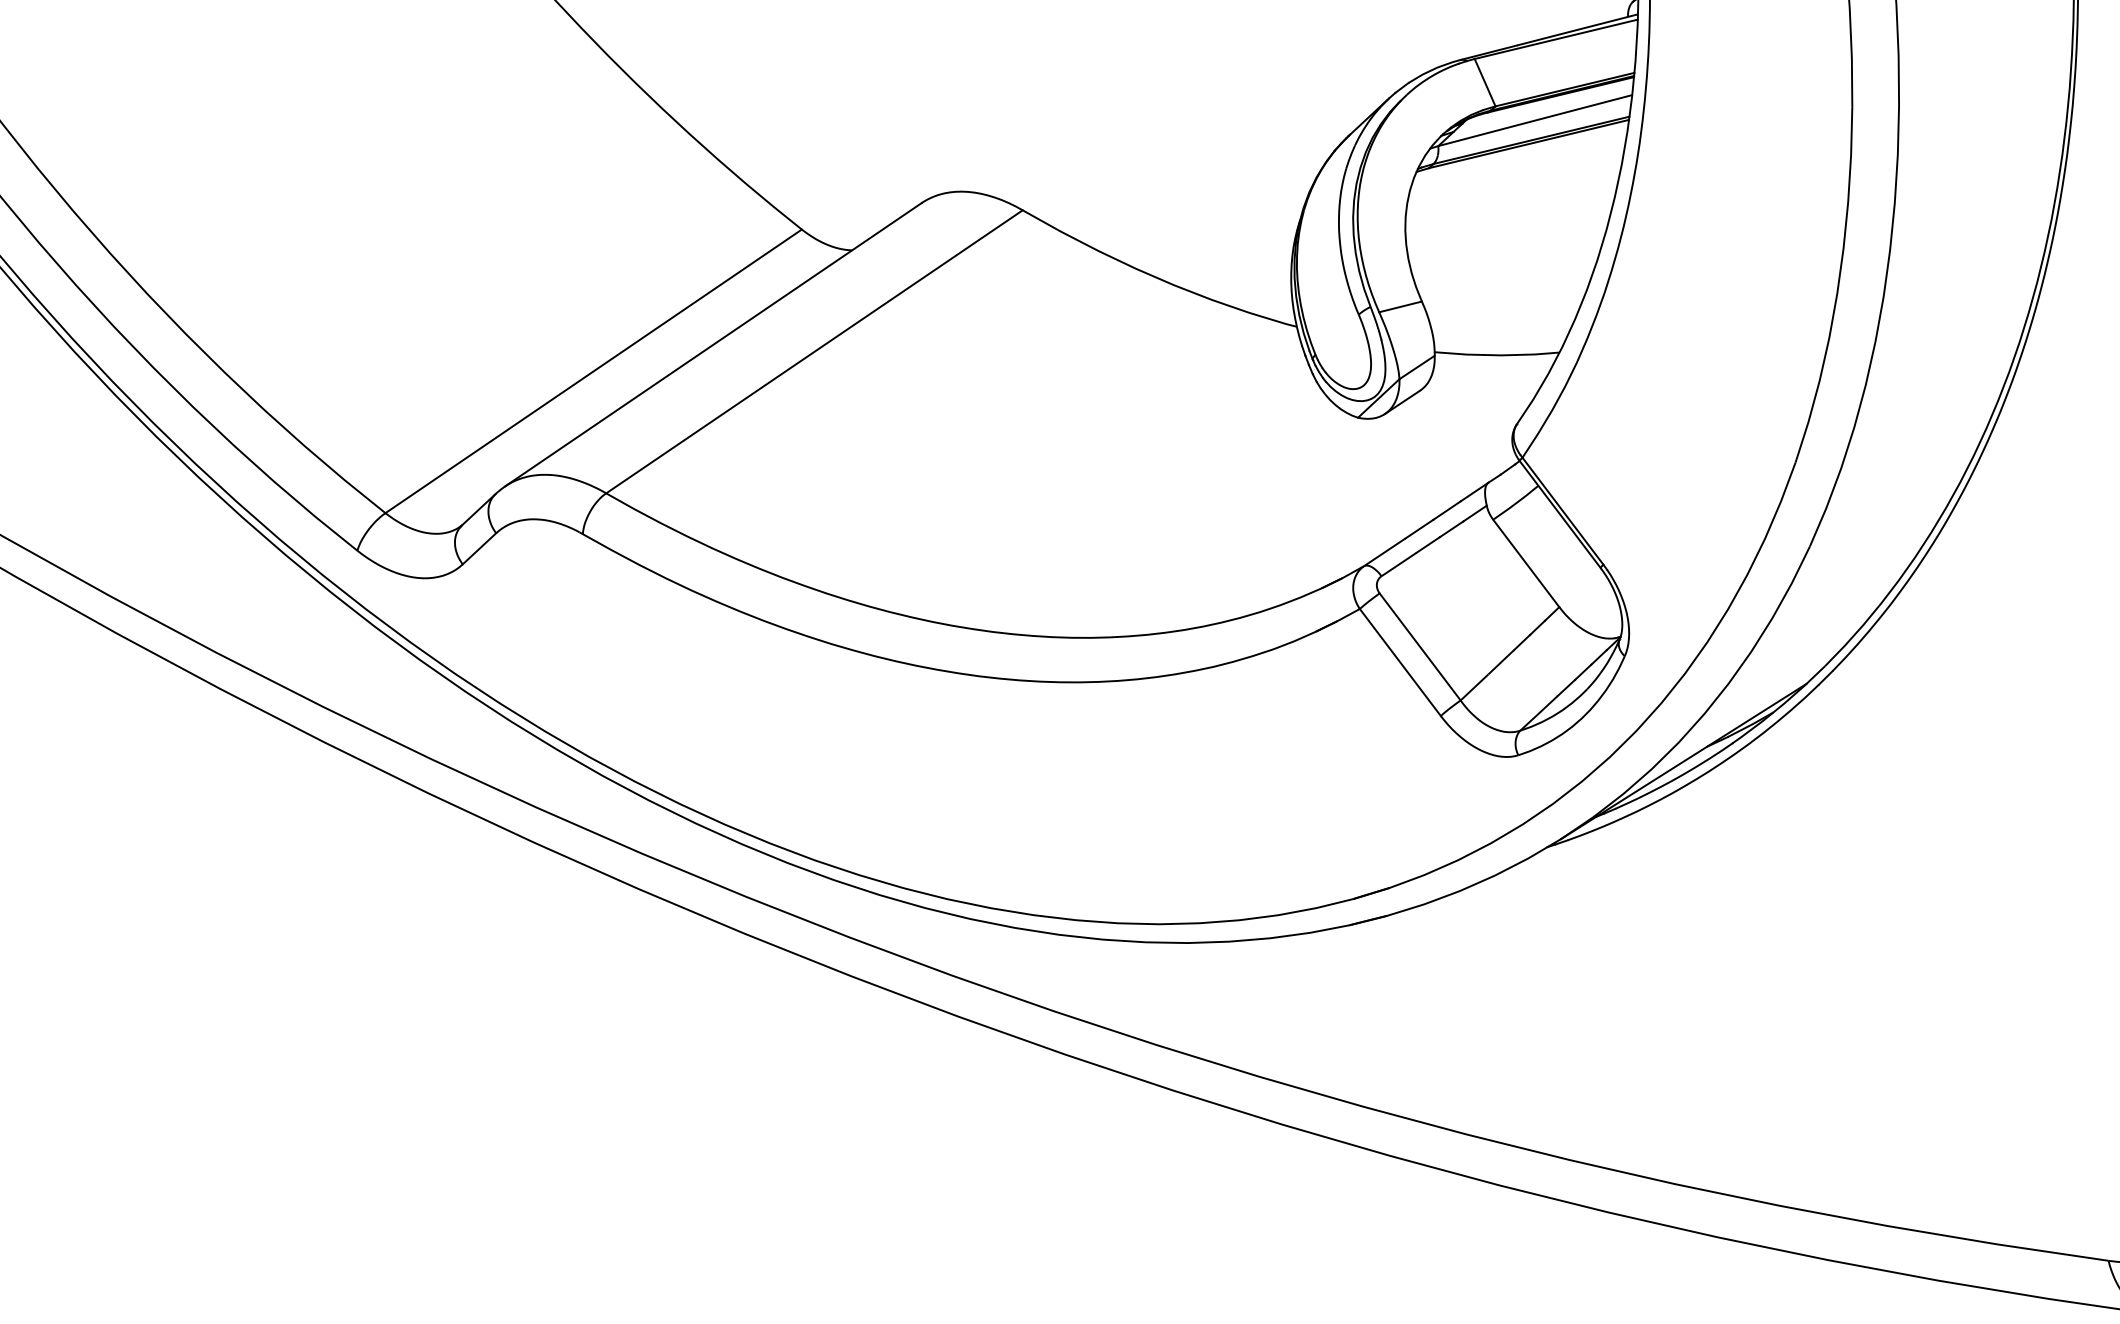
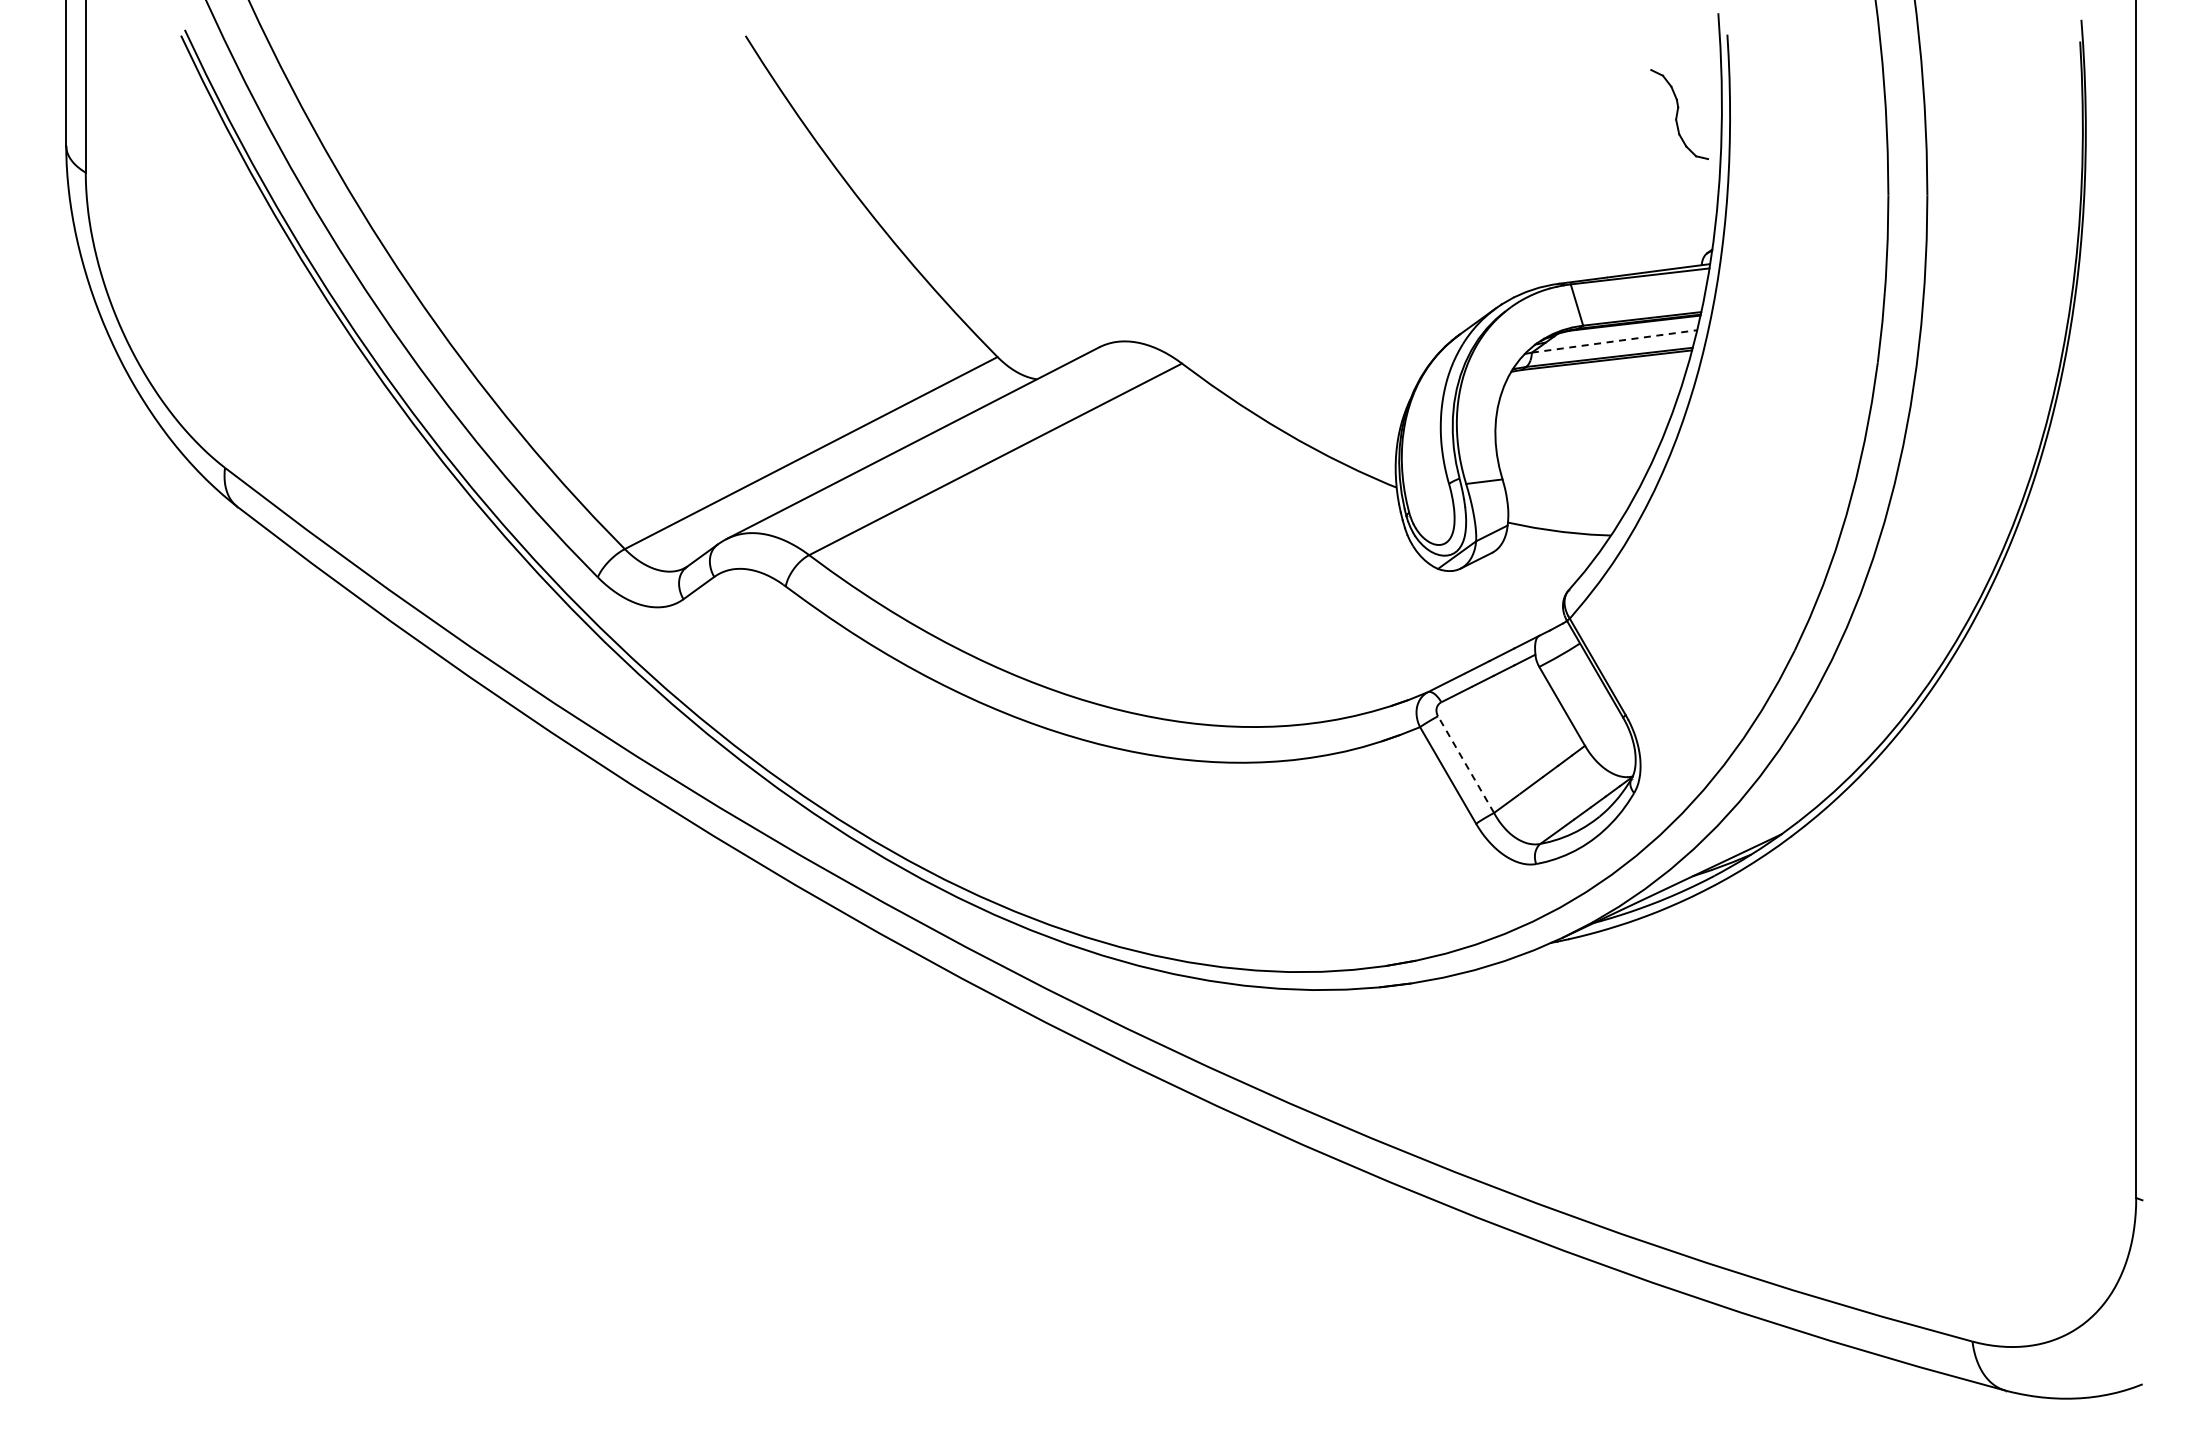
line: (1536, 120) -> (1615, 341), solid -> dashed
line: (1420, 646) -> (1466, 764), solid -> dashed

